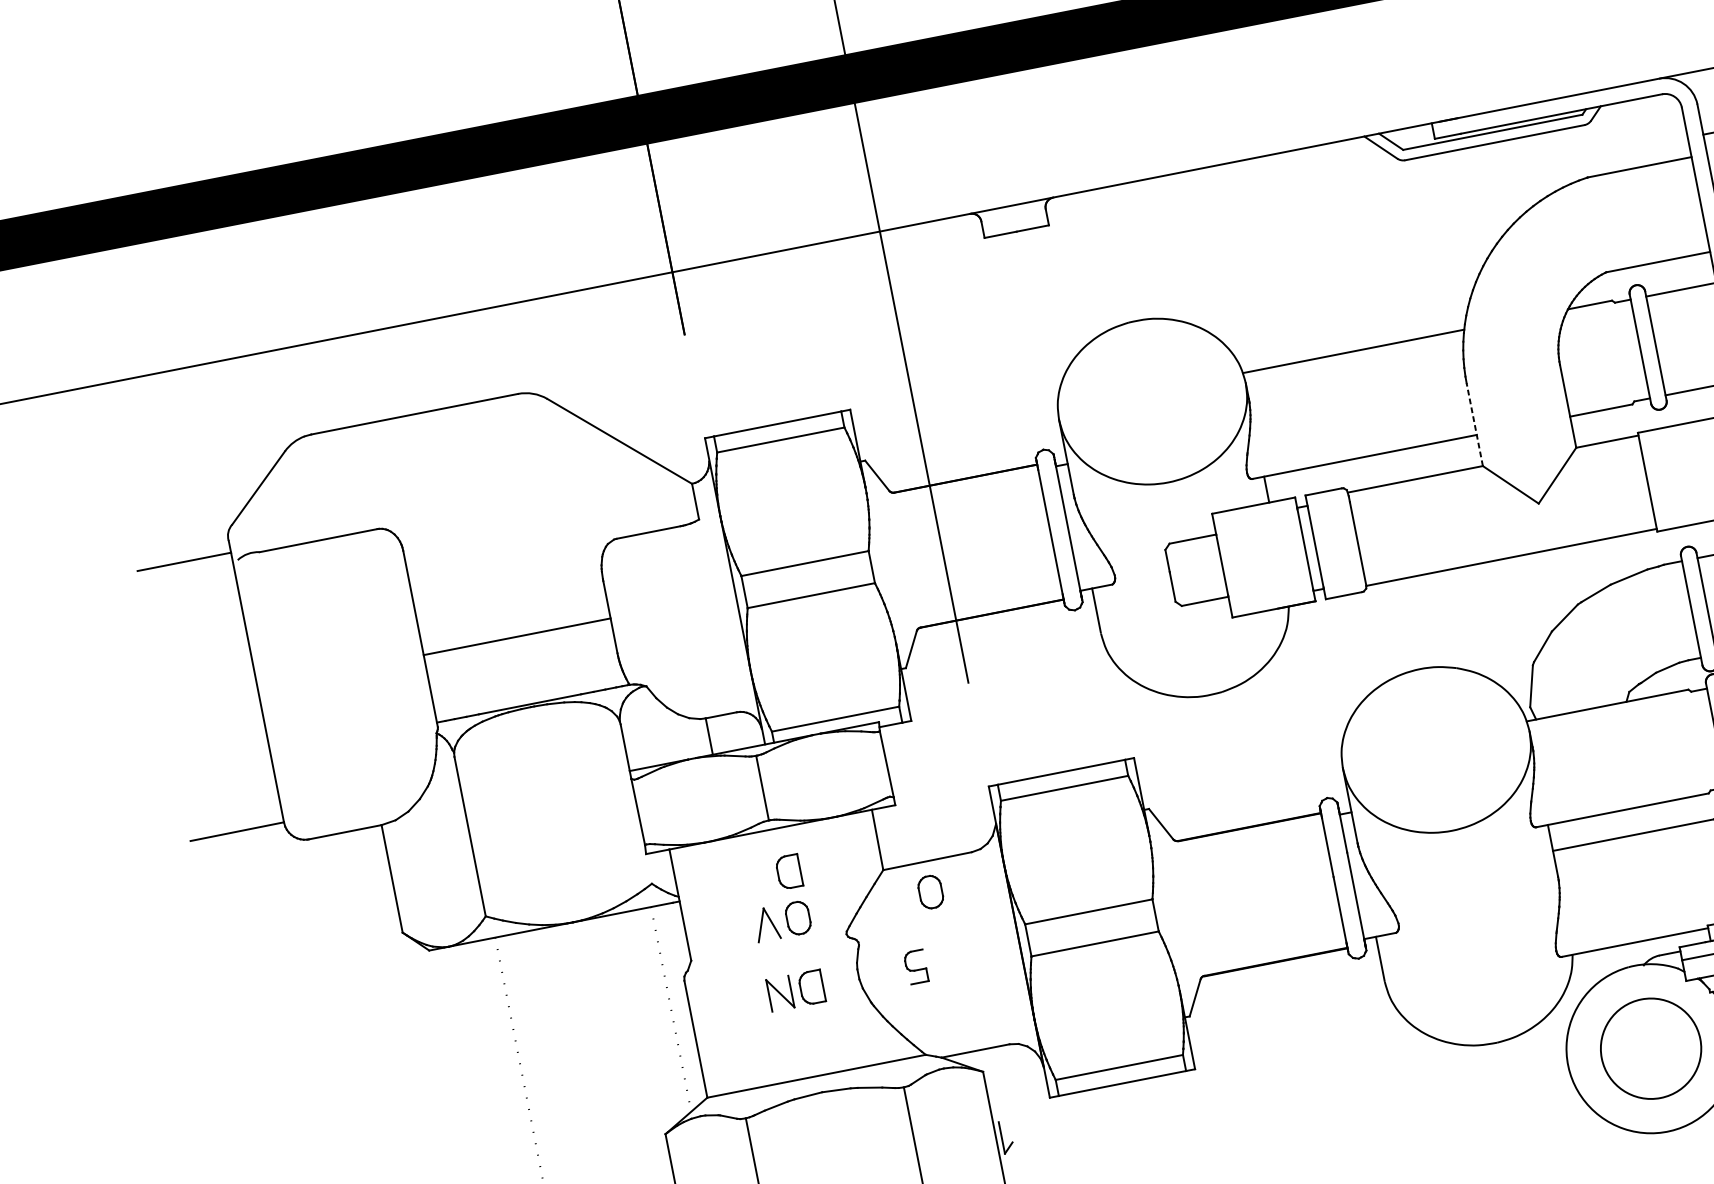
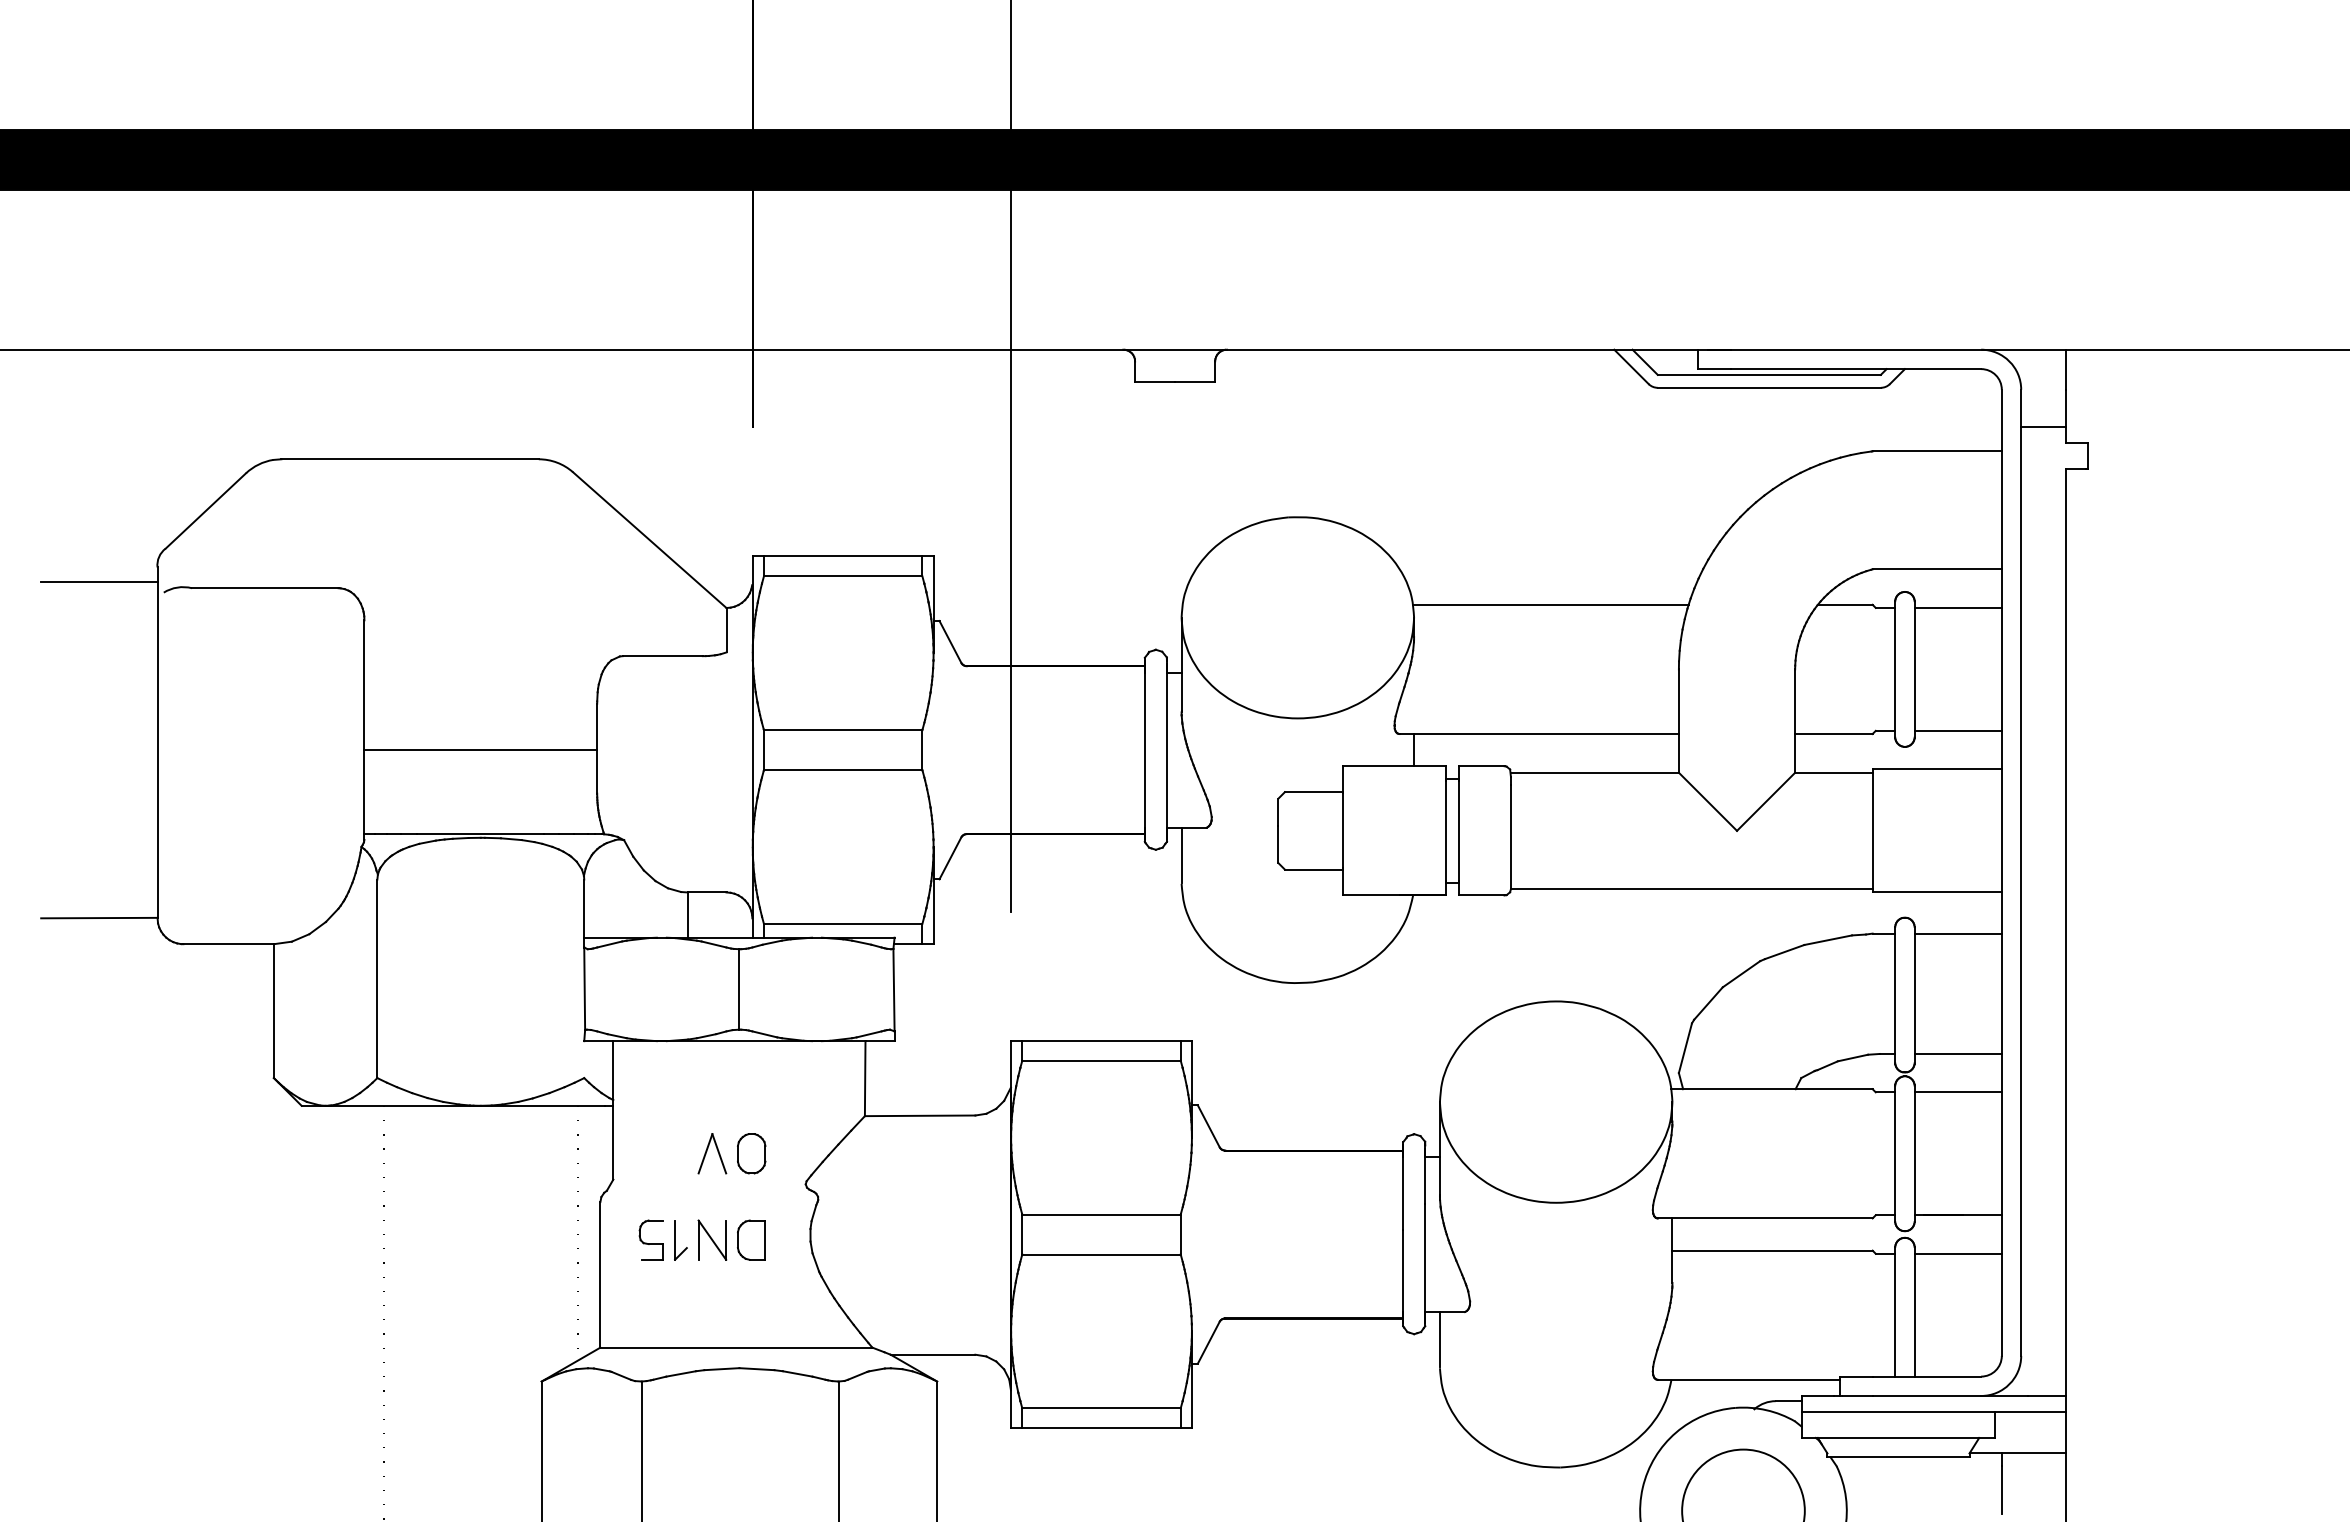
line: (1474, 424) -> (1678, 721), dashed -> solid
part: (788, 871) -> (751, 1095), removed
part: (930, 891) -> (916, 1153), removed
part: (915, 966) -> (650, 1239), moved
part: (1006, 1137) -> (680, 1240), moved

